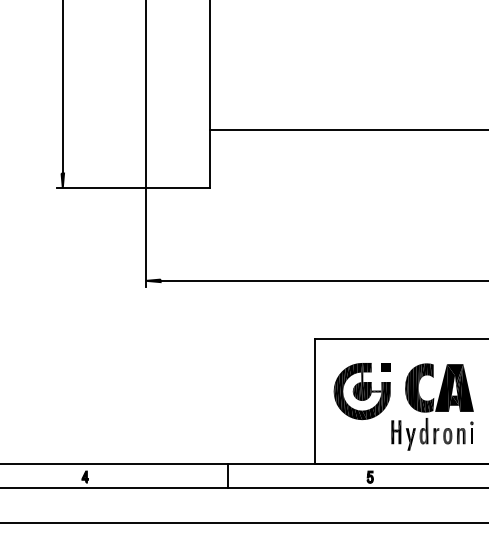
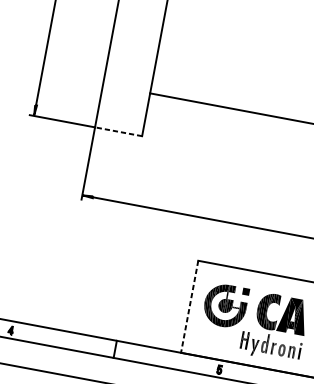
line: (177, 188) -> (117, 132), solid -> dashed
line: (315, 401) -> (189, 306), solid -> dashed

